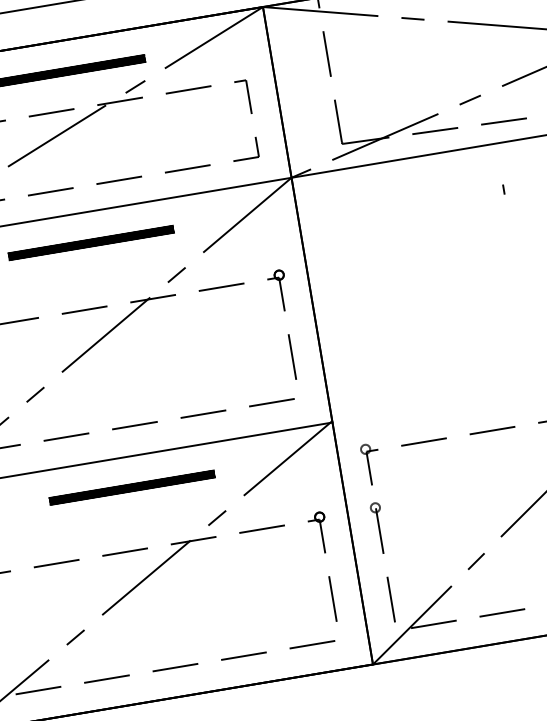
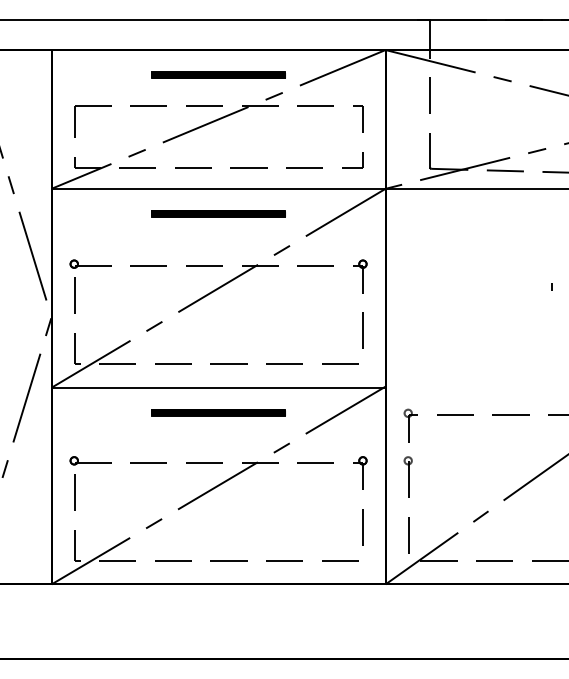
part: (503, 188) -> (551, 286), moved

